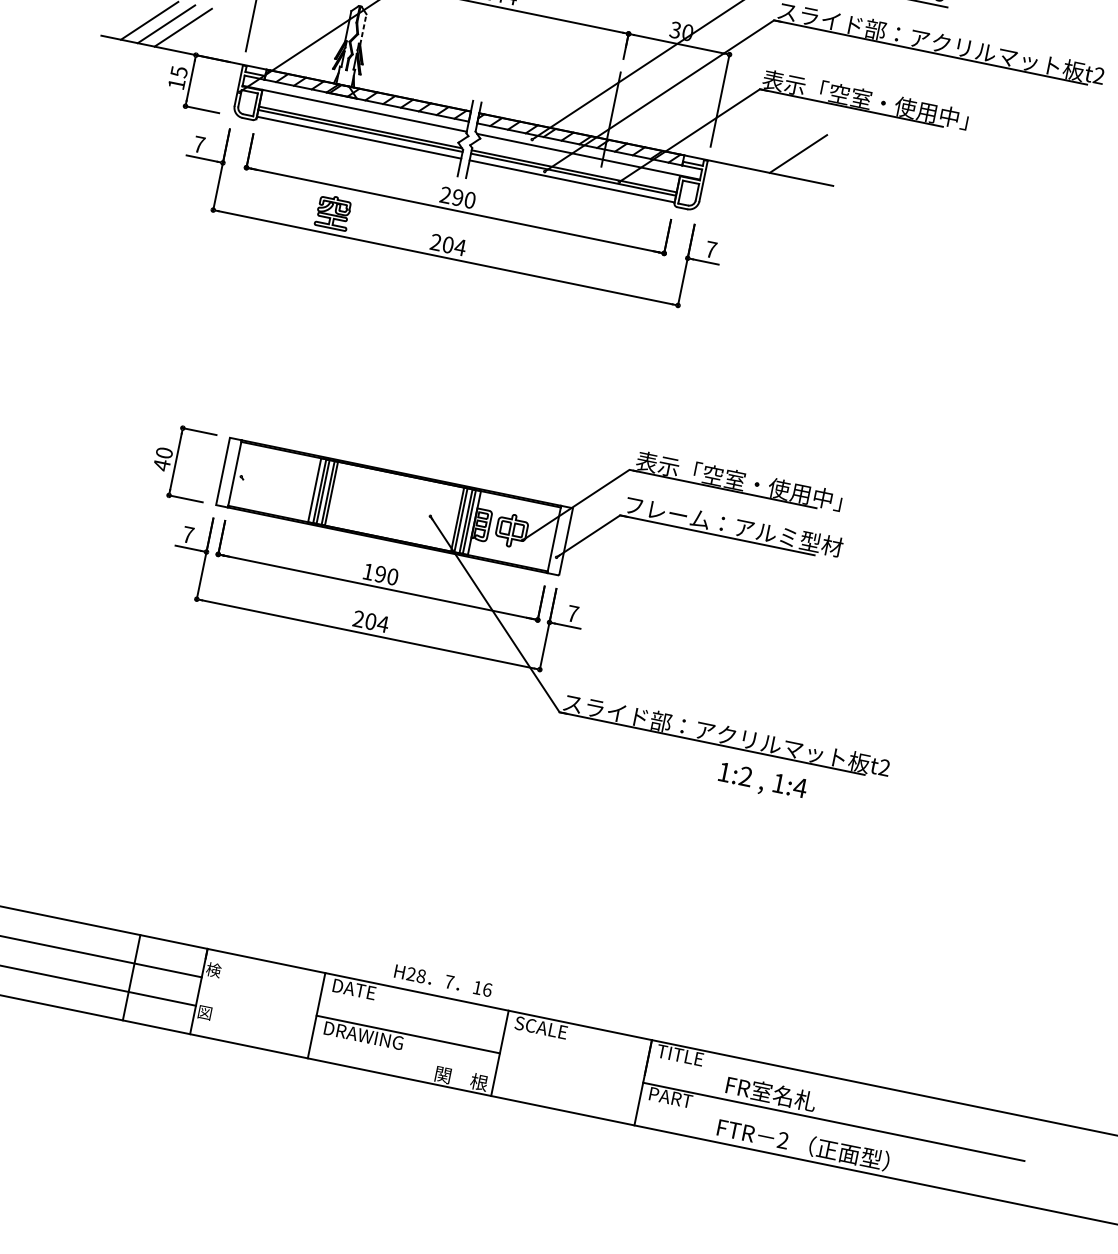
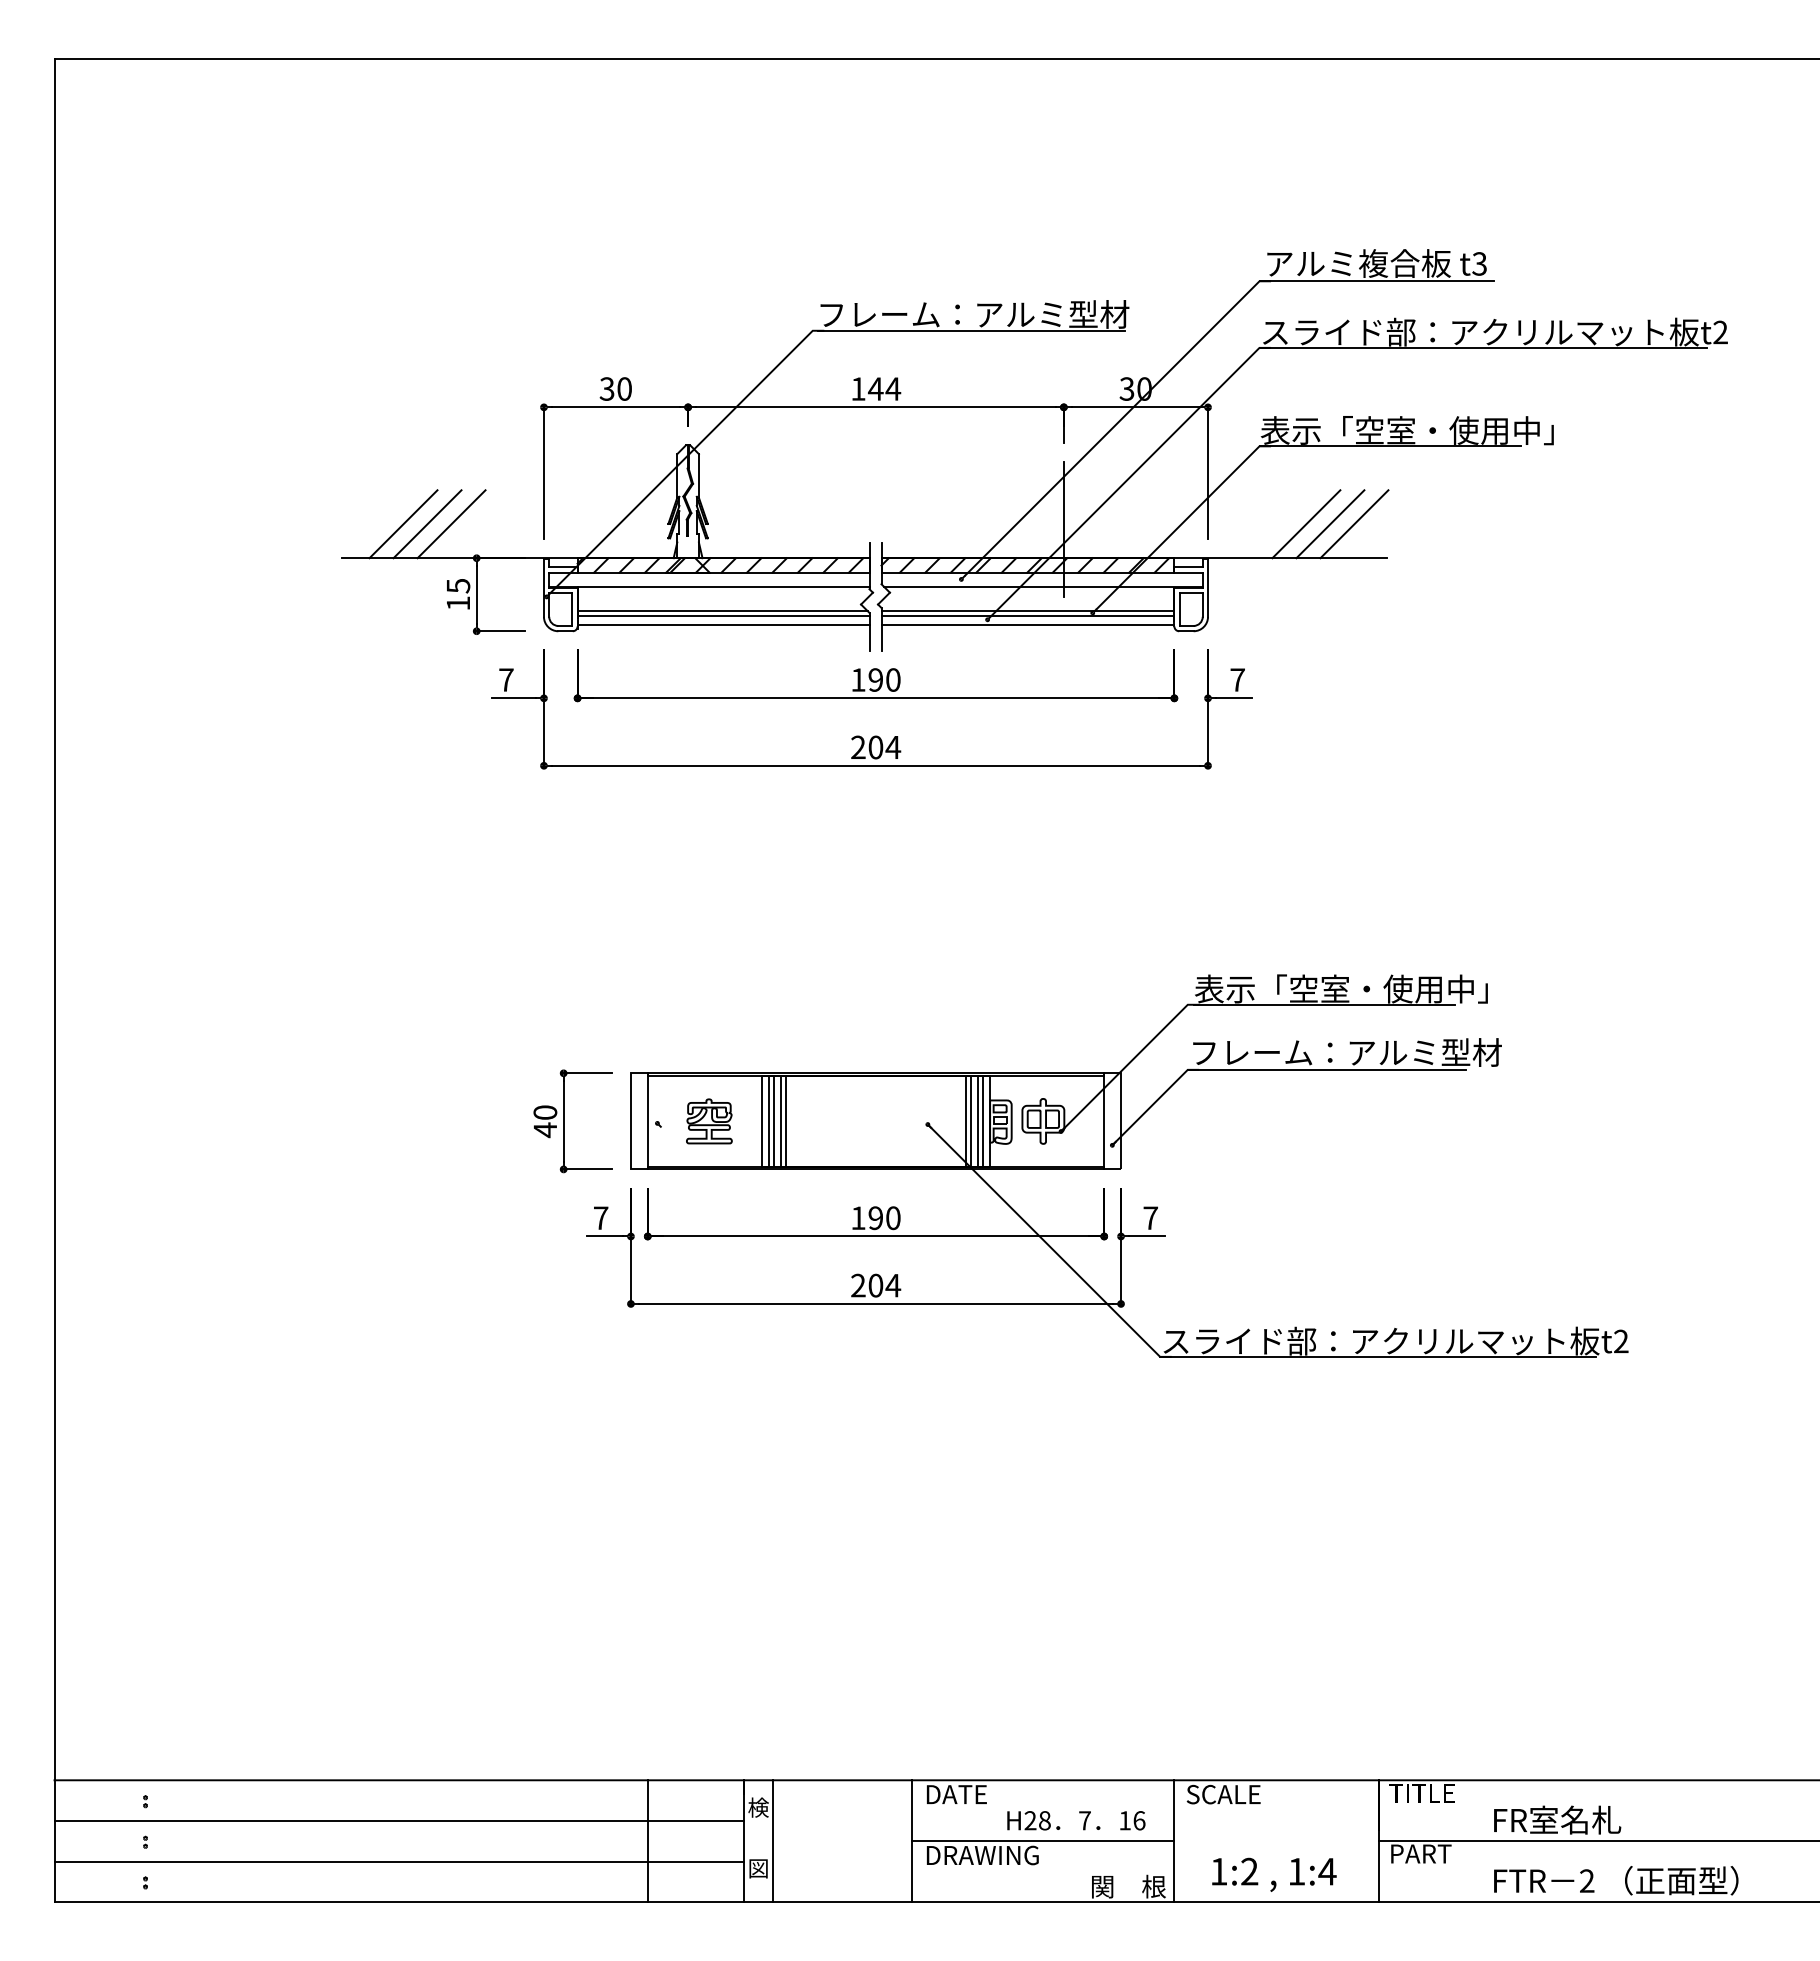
line: (363, 29) -> (698, 475), dashed -> solid
line: (781, 150) -> (1306, 524), added
line: (815, 157) -> (1354, 524), added
text: (445, 194) -> (858, 679), 290 -> 190
part: (333, 212) -> (709, 1121), moved
text: (762, 782) -> (1274, 1874), moved
text: (443, 980) -> (1076, 1820), moved
line: (219, 995) -> (773, 1841), added

